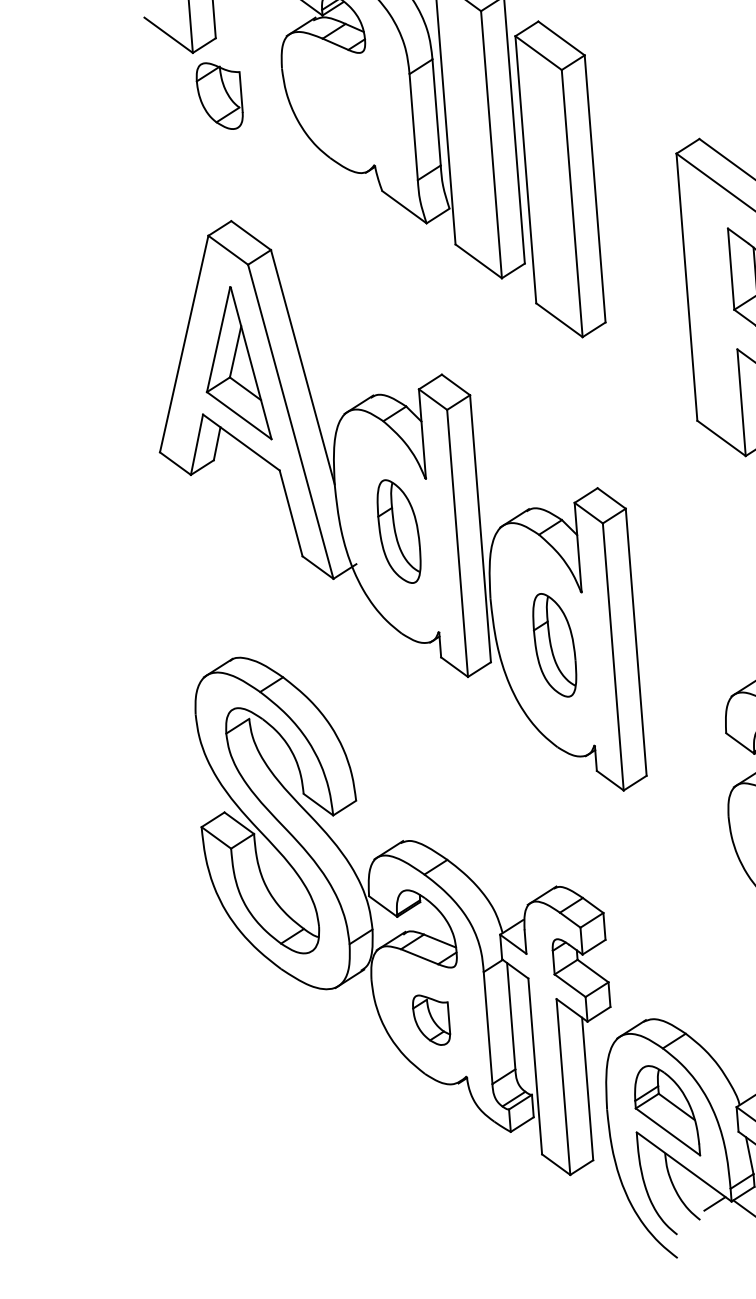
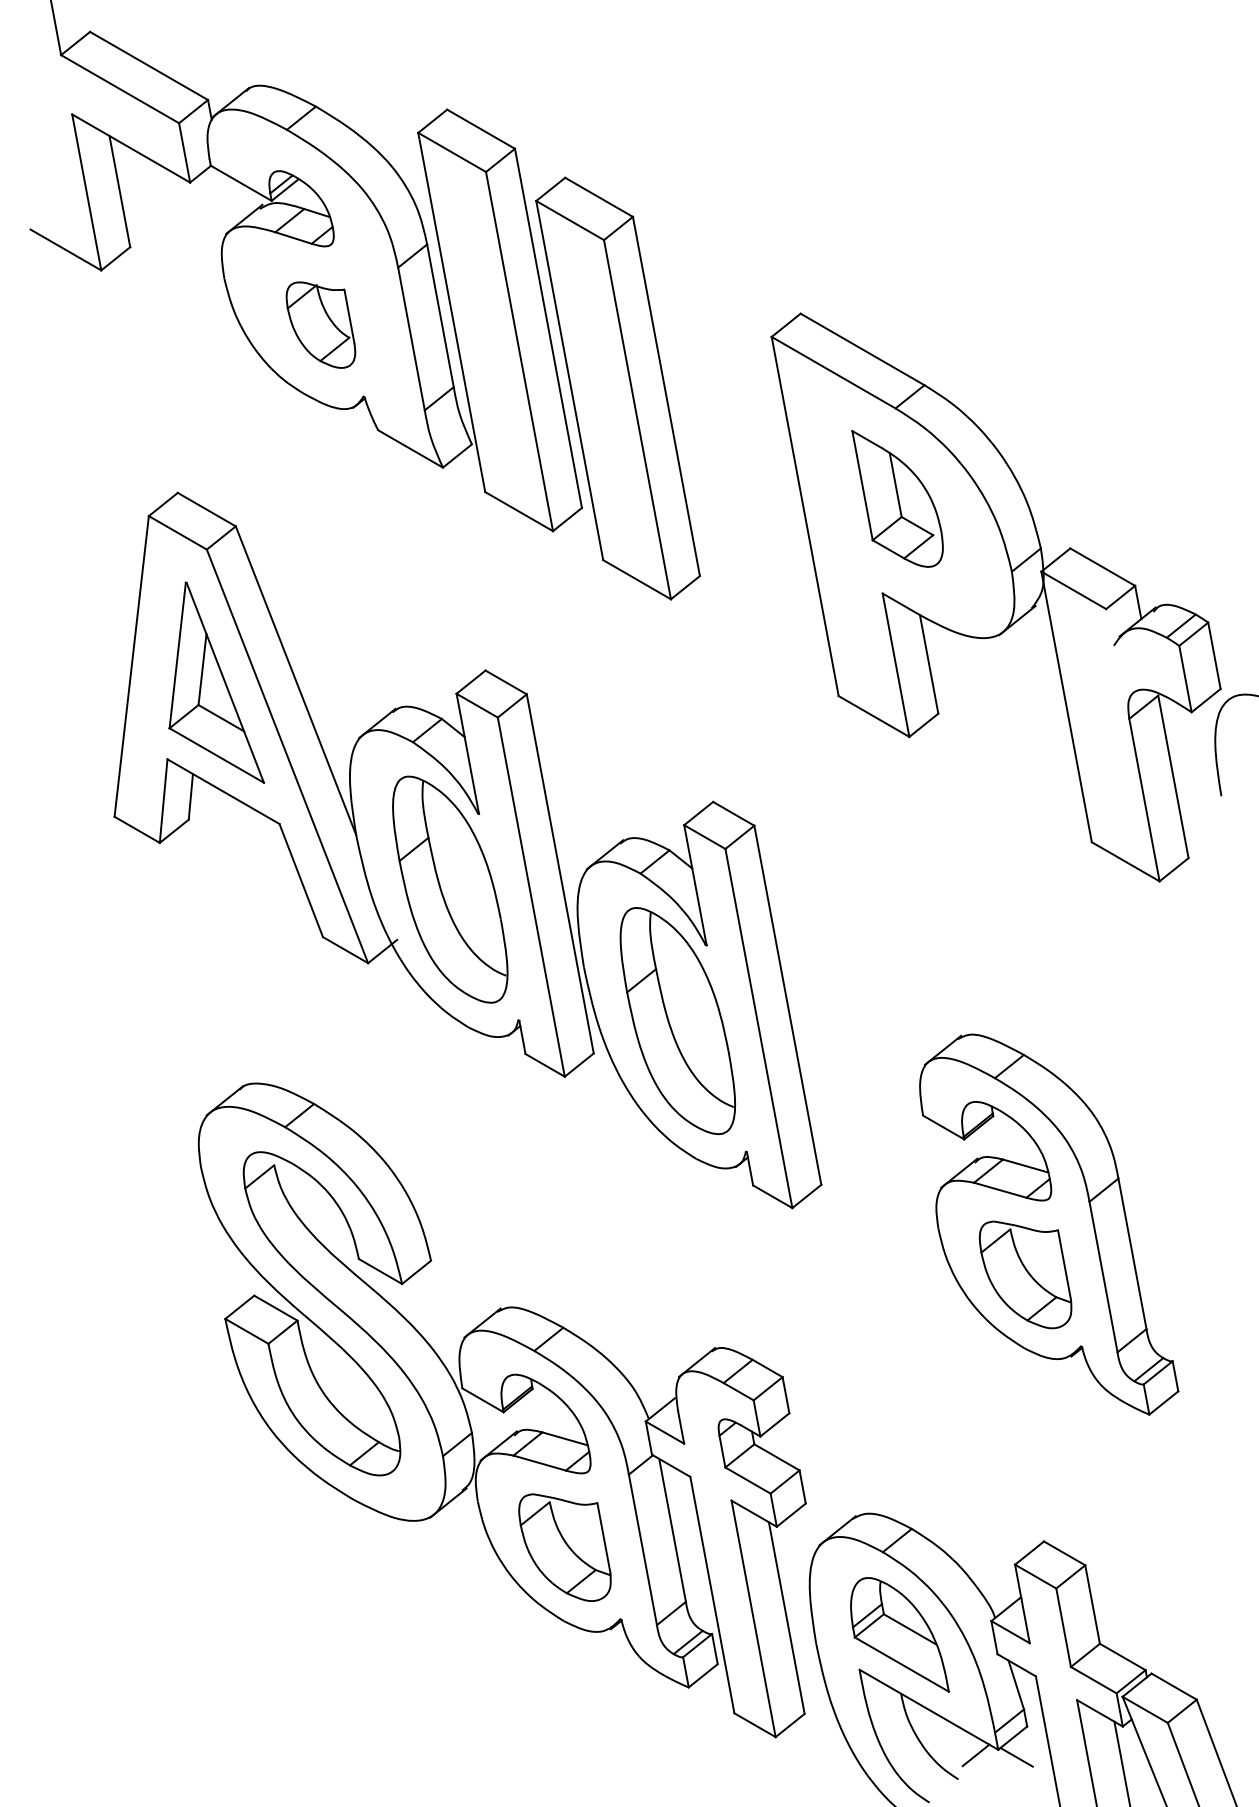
part: (219, 95) -> (320, 324), moved
part: (399, 531) -> (450, 889), size x1.67
part: (554, 645) -> (677, 1021), size x1.67
part: (431, 1020) -> (564, 1547), size x1.67

